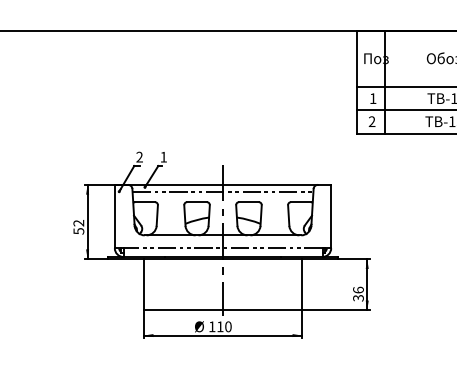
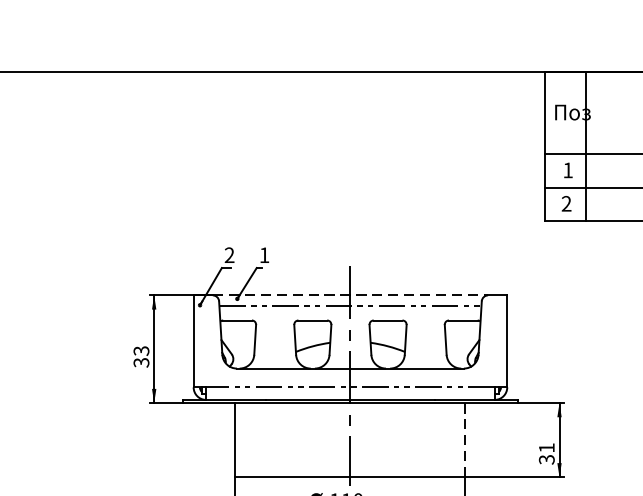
line: (223, 184) -> (351, 294), solid -> dashed
text: (78, 227) -> (140, 357), 52 -> 33
line: (302, 284) -> (465, 439), solid -> dashed
text: (358, 289) -> (546, 447), 36 -> 31

